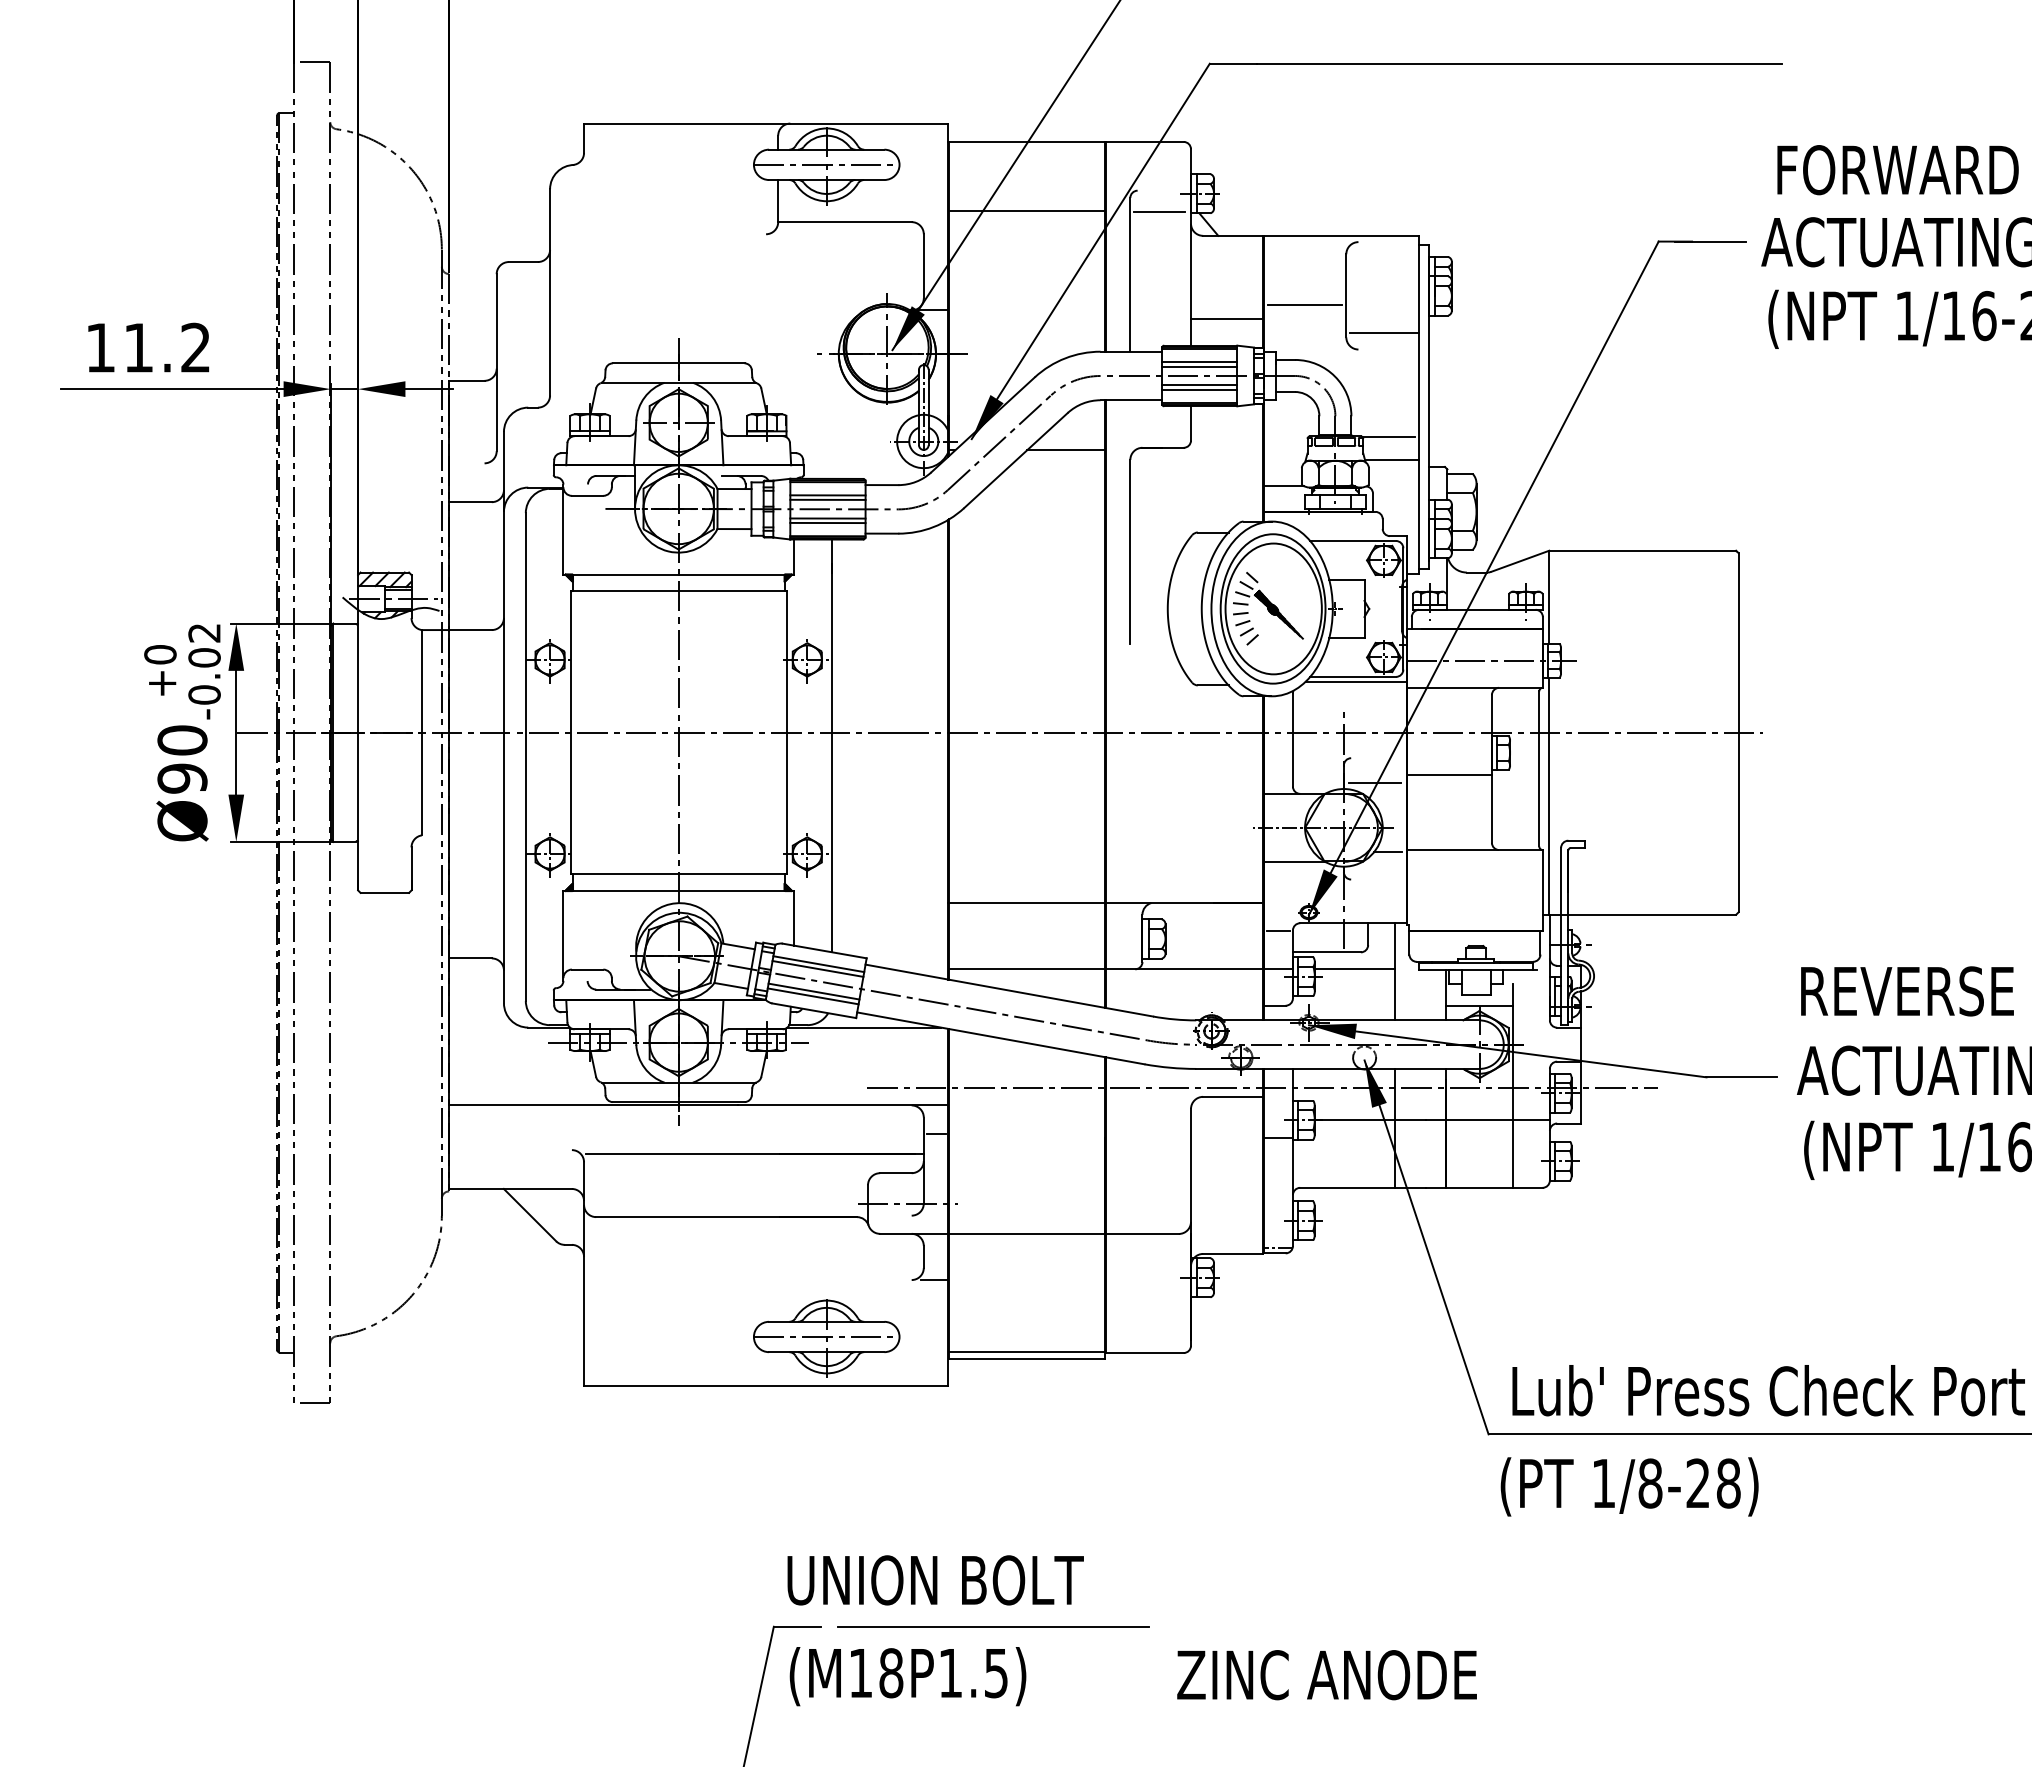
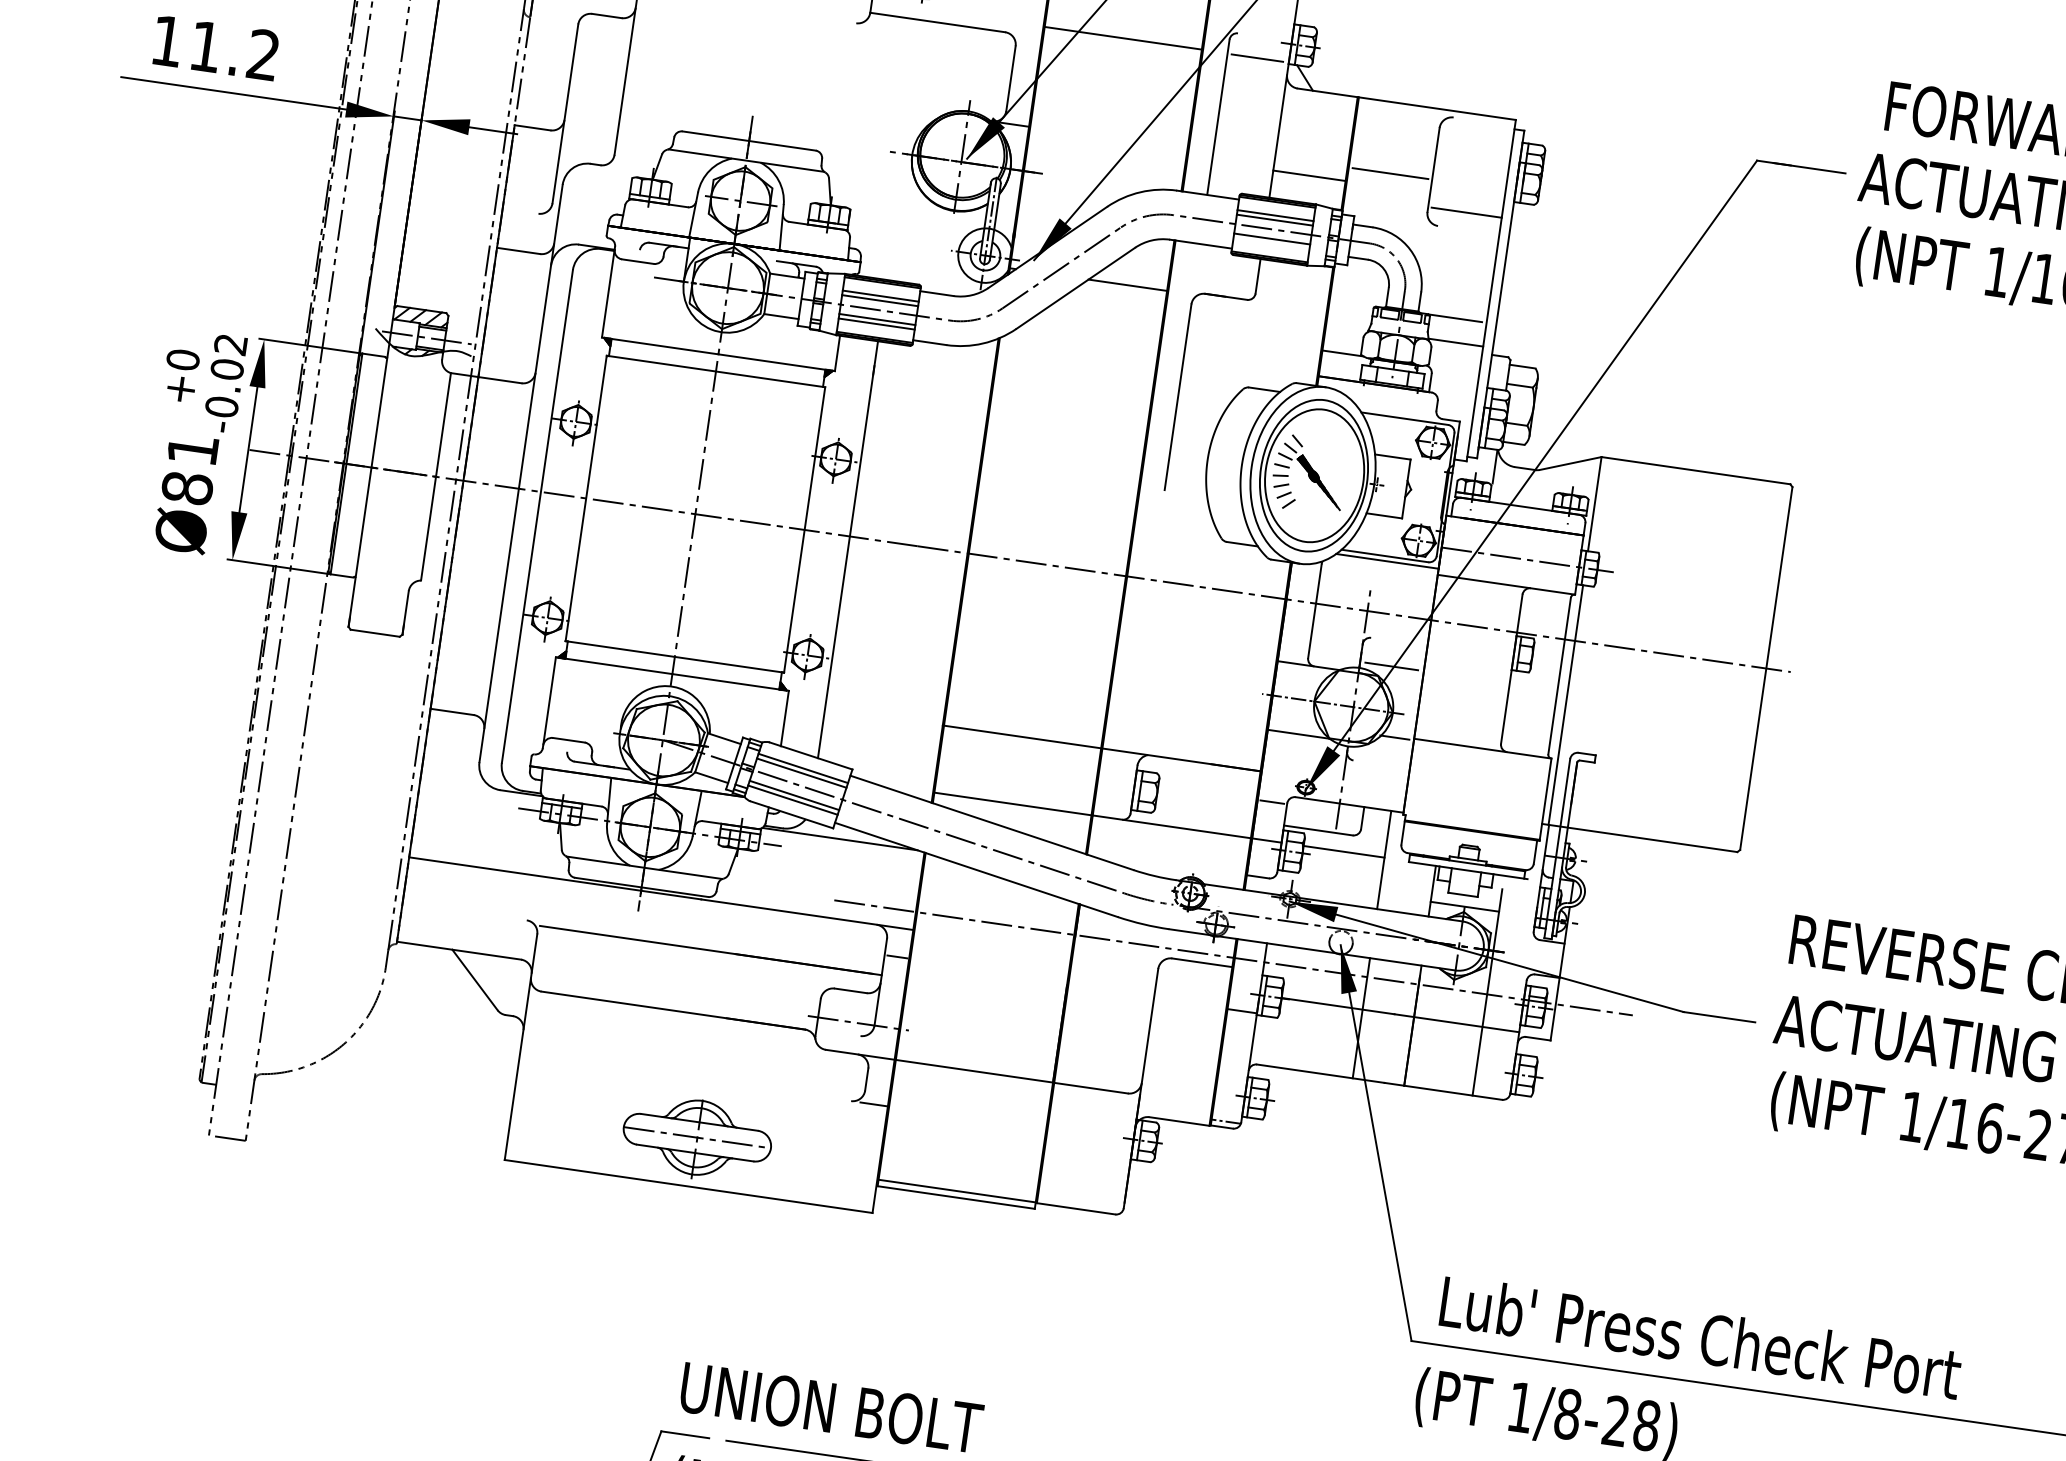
line: (1199, 389) -> (1271, 243), removed
text: (182, 759) -> (190, 469), Ø90 -> Ø81
line: (1448, 774) -> (1467, 668), removed
part: (826, 1338) -> (696, 1139), moved

